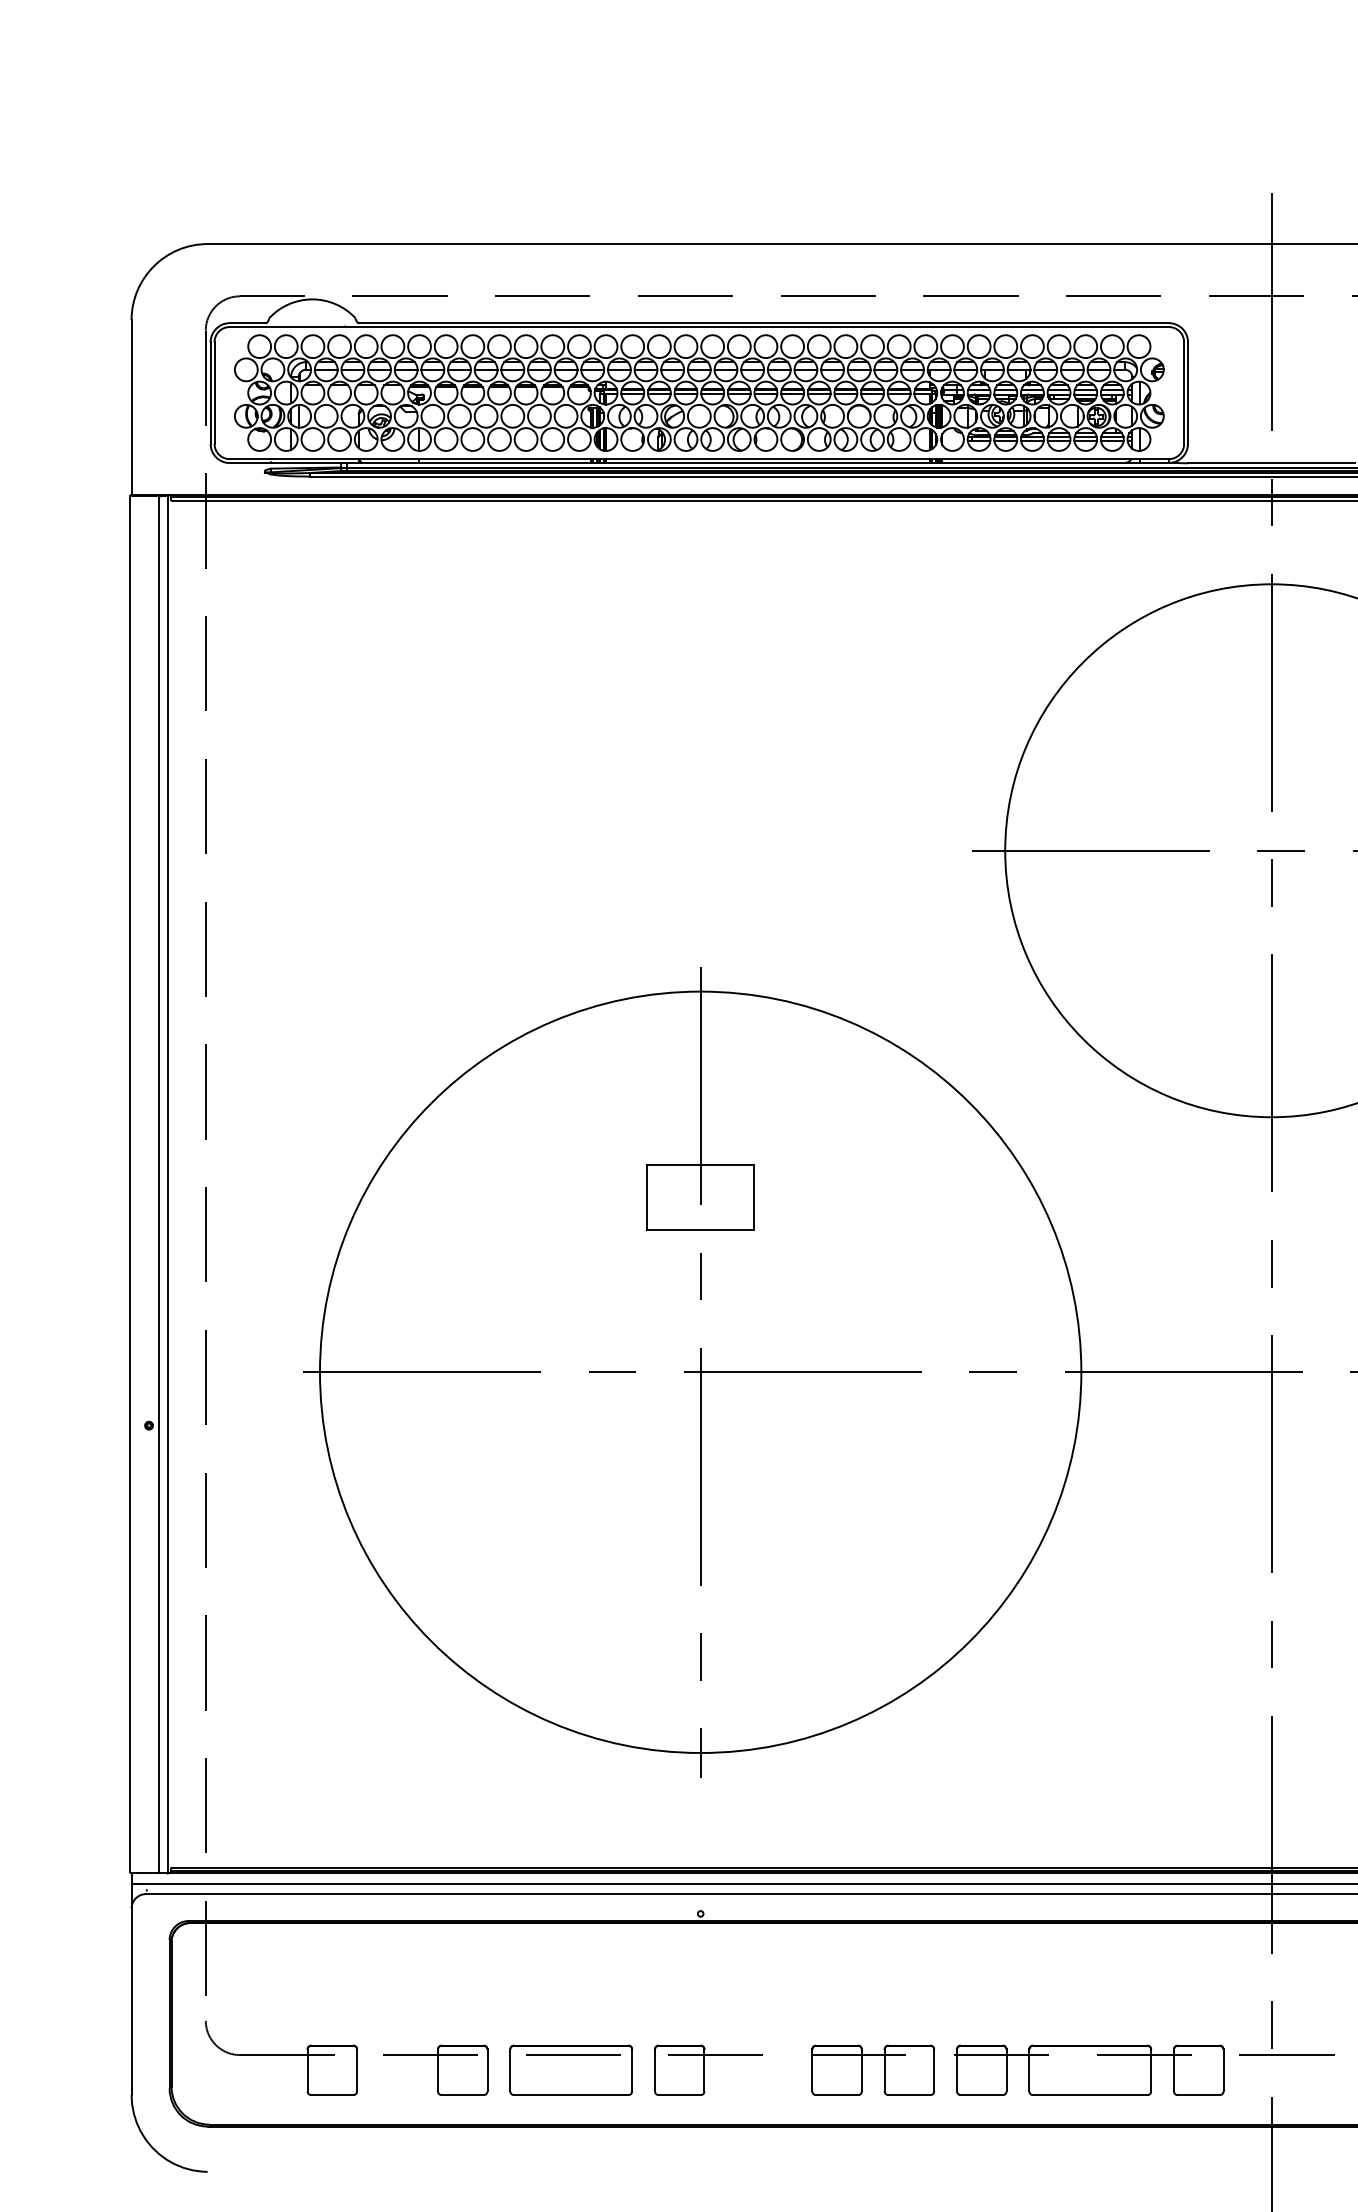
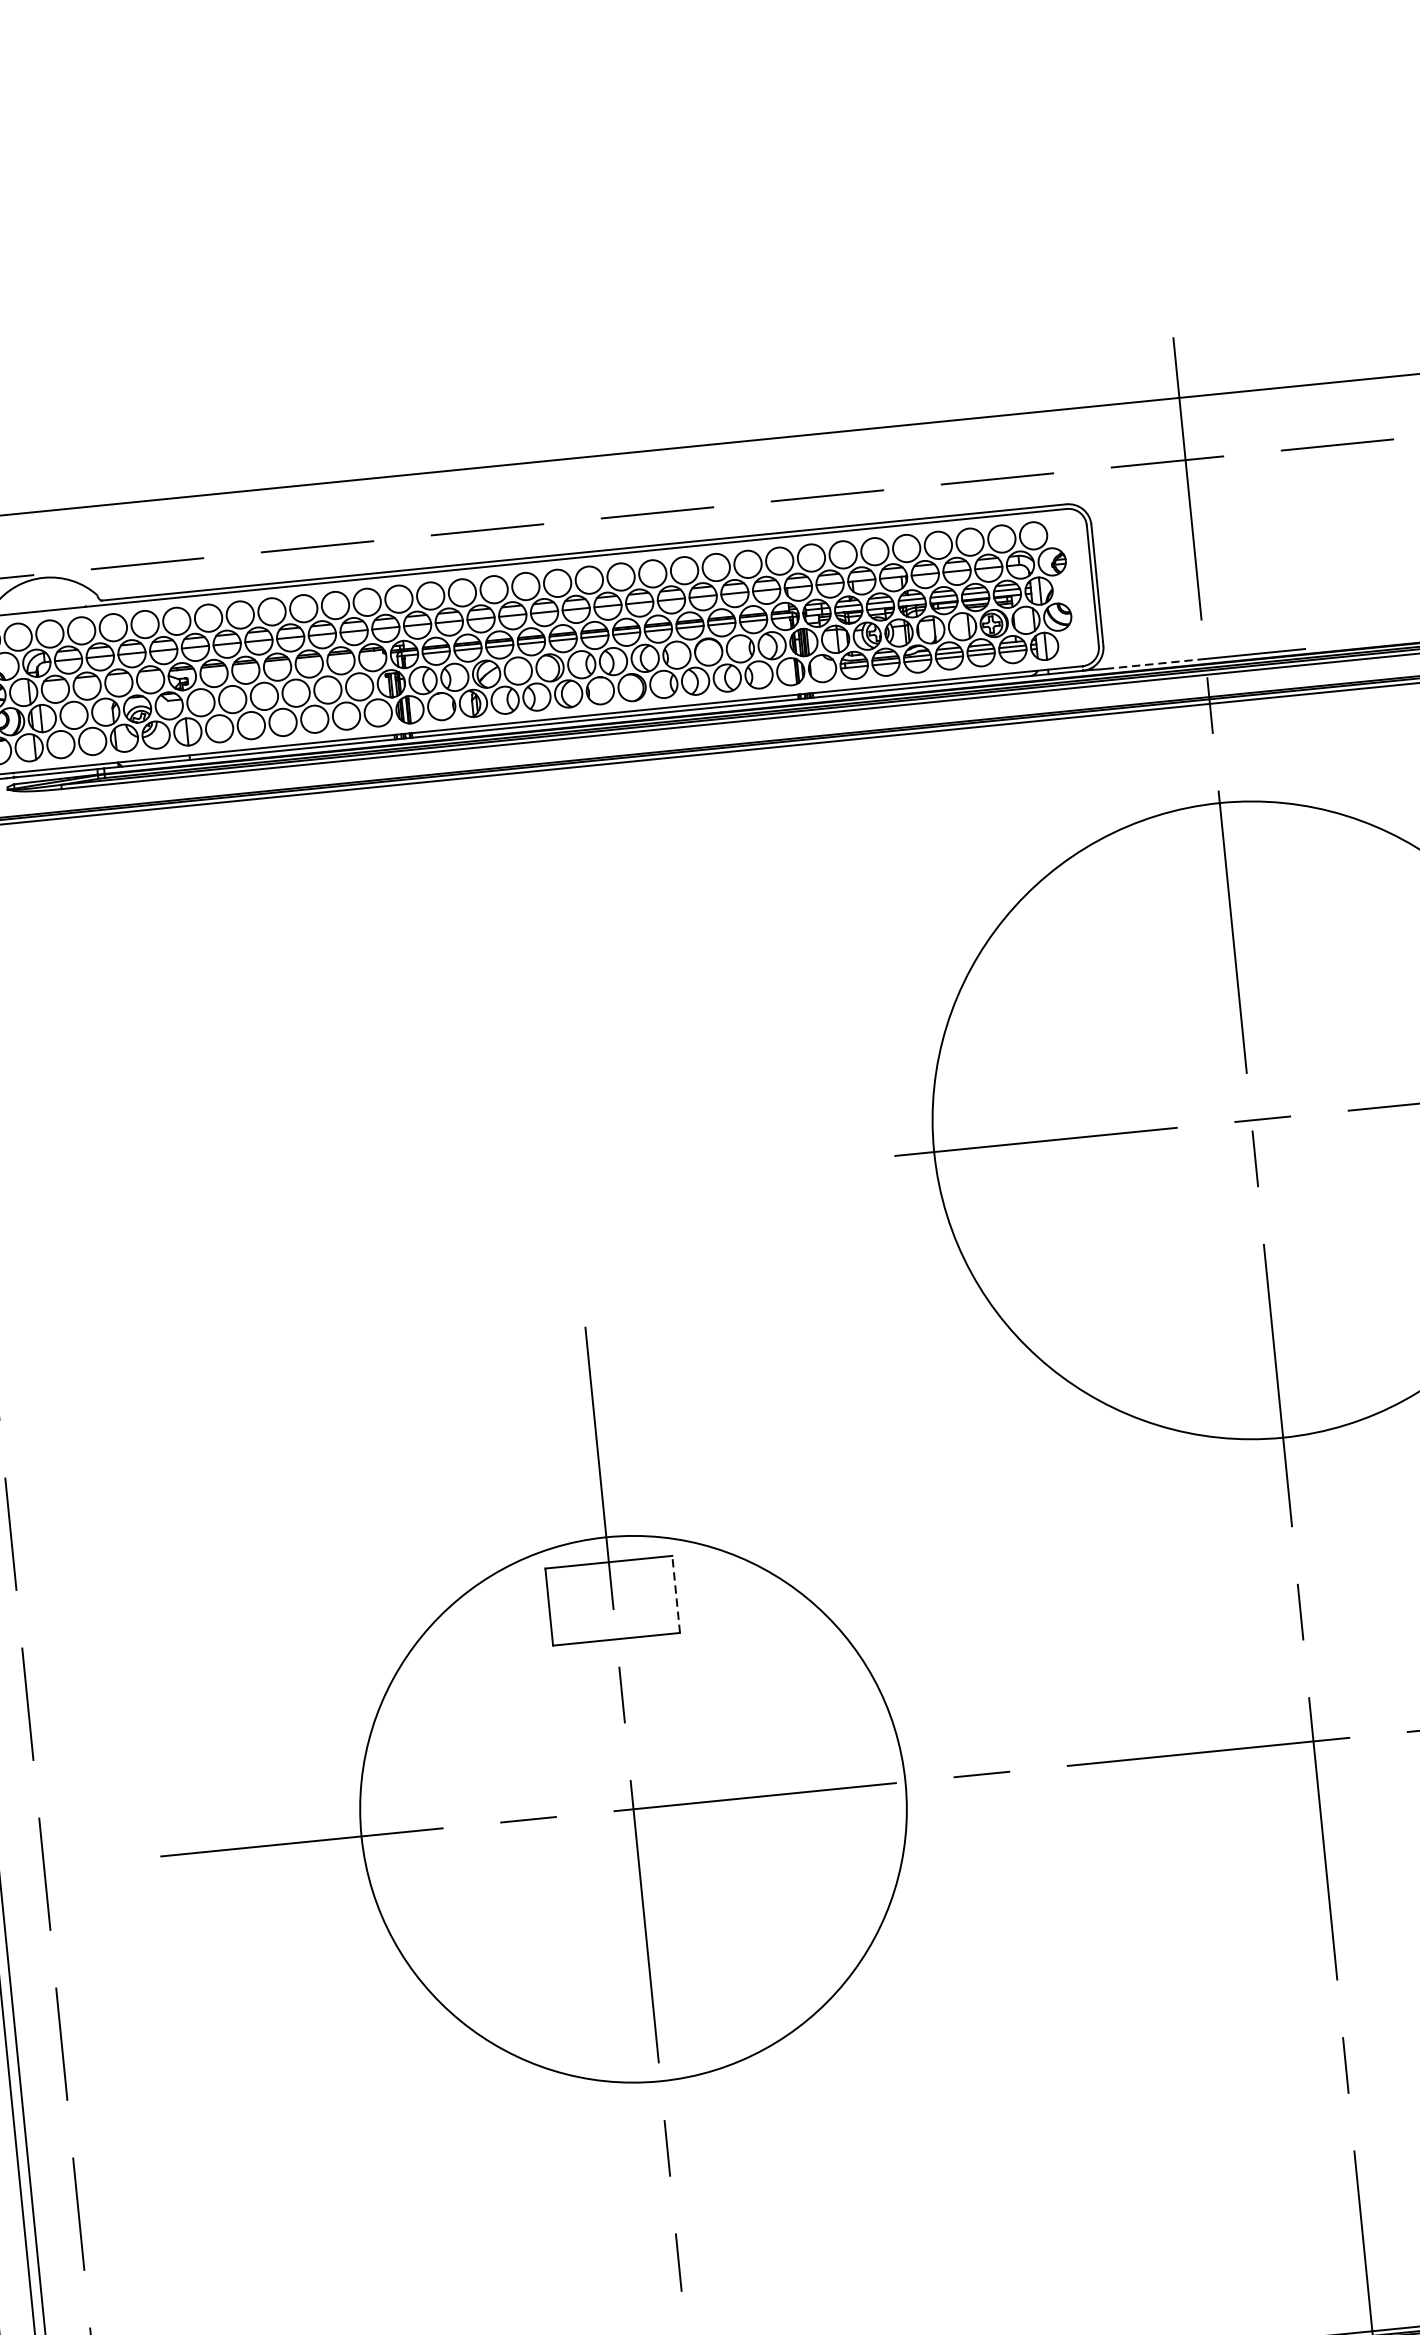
line: (1229, 463) -> (1155, 664), solid -> dashed
line: (753, 1196) -> (675, 1593), solid -> dashed
circle: (700, 1371) -> (633, 1808), size x0.6

